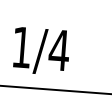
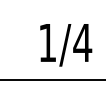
text: (41, 51) -> (66, 45), moved

